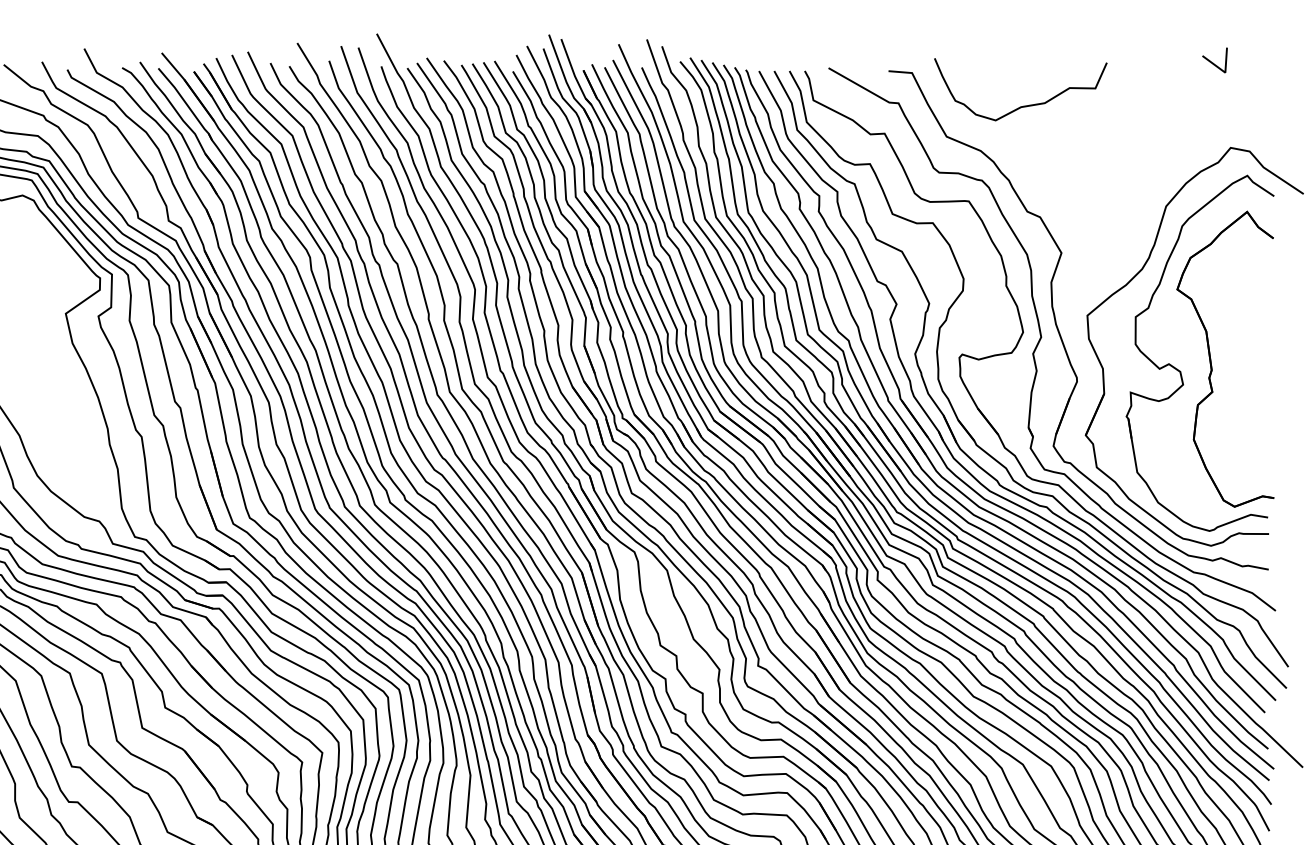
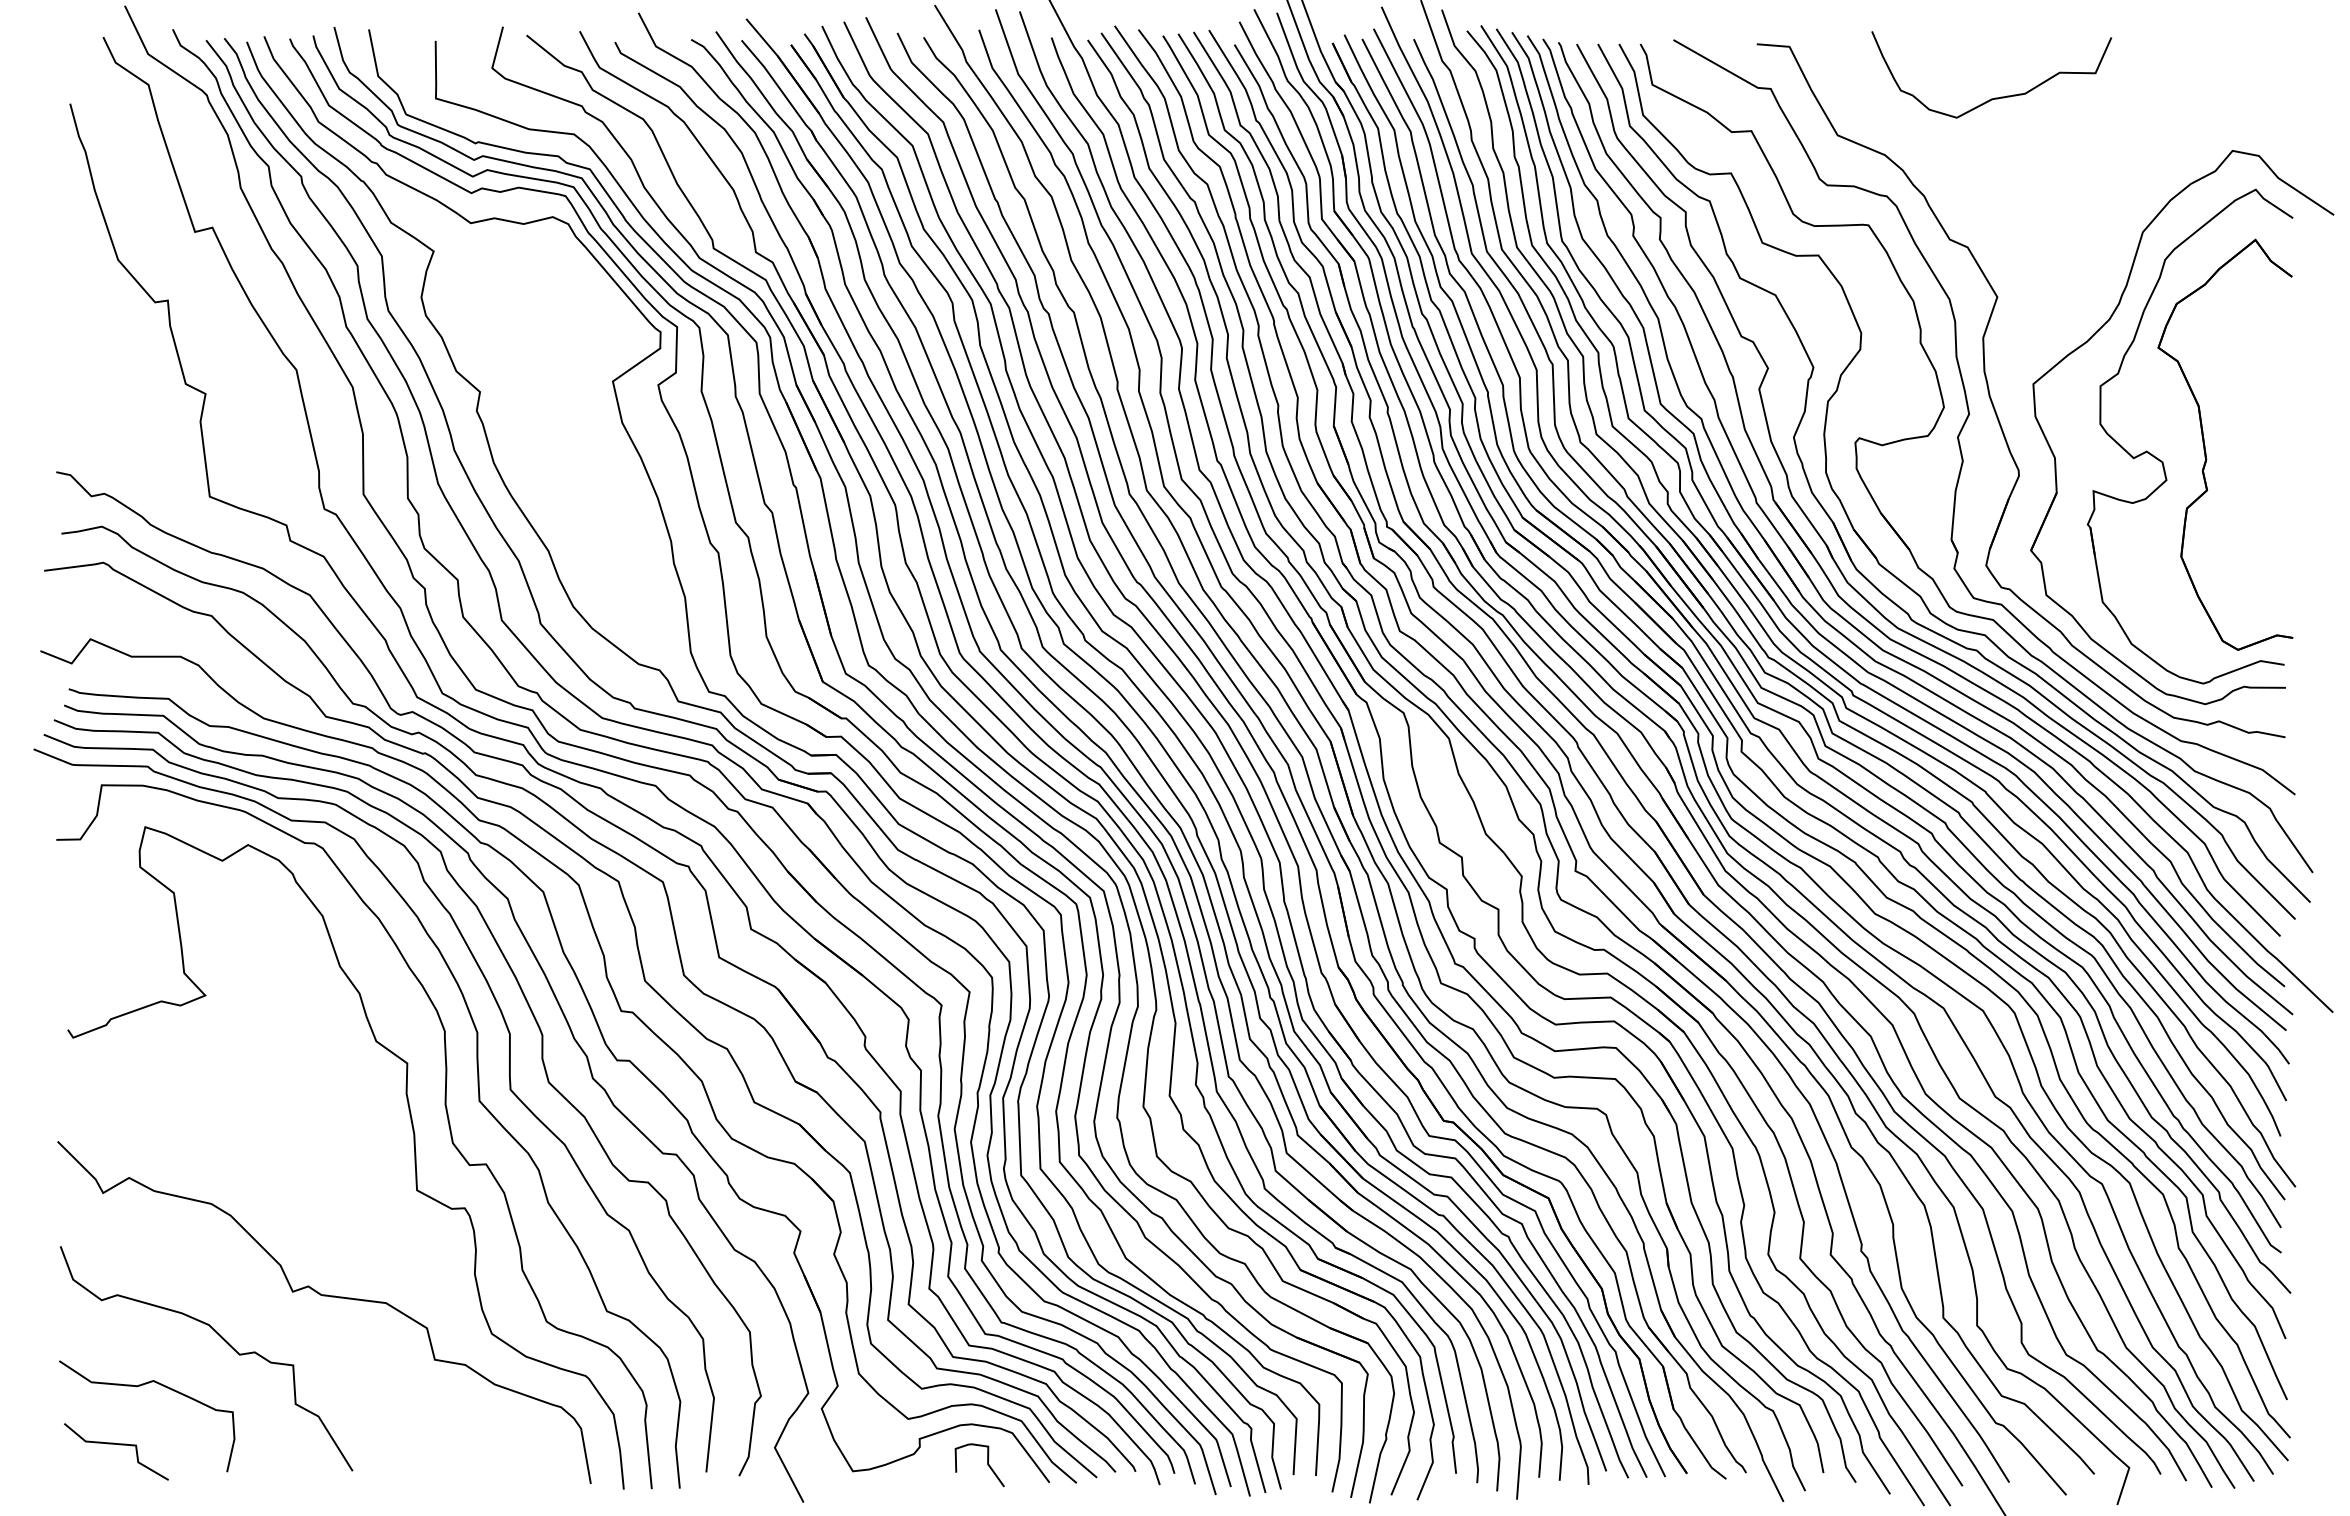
line: (1211, 62) -> (2206, 31), removed
curve: (1023, 105) -> (1995, 97), moved

